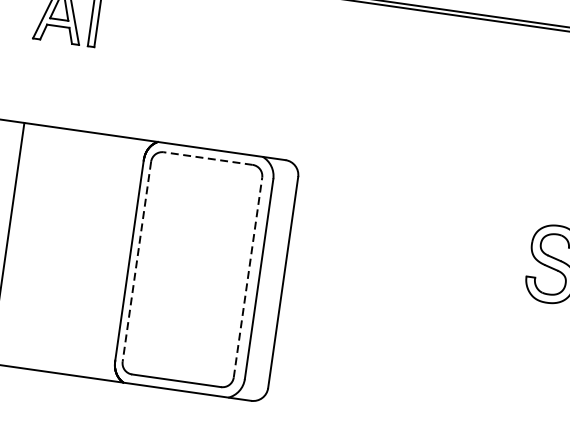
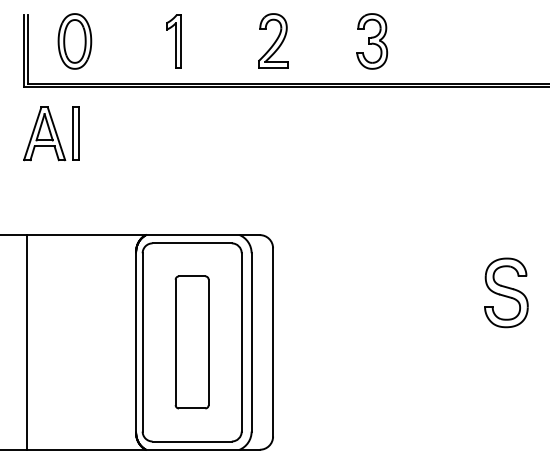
line: (208, 158) -> (192, 243), dashed -> solid
line: (136, 261) -> (142, 342), dashed -> solid
part: (191, 269) -> (191, 342), added
line: (247, 276) -> (241, 341), dashed -> solid

